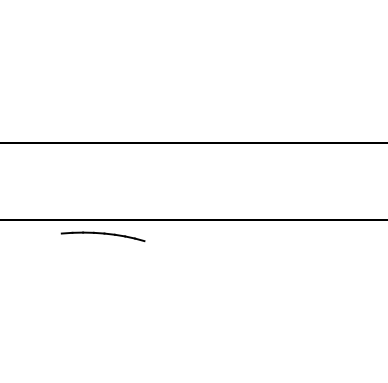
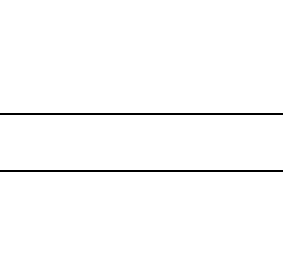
part: (102, 236) -> (69, 183), removed

